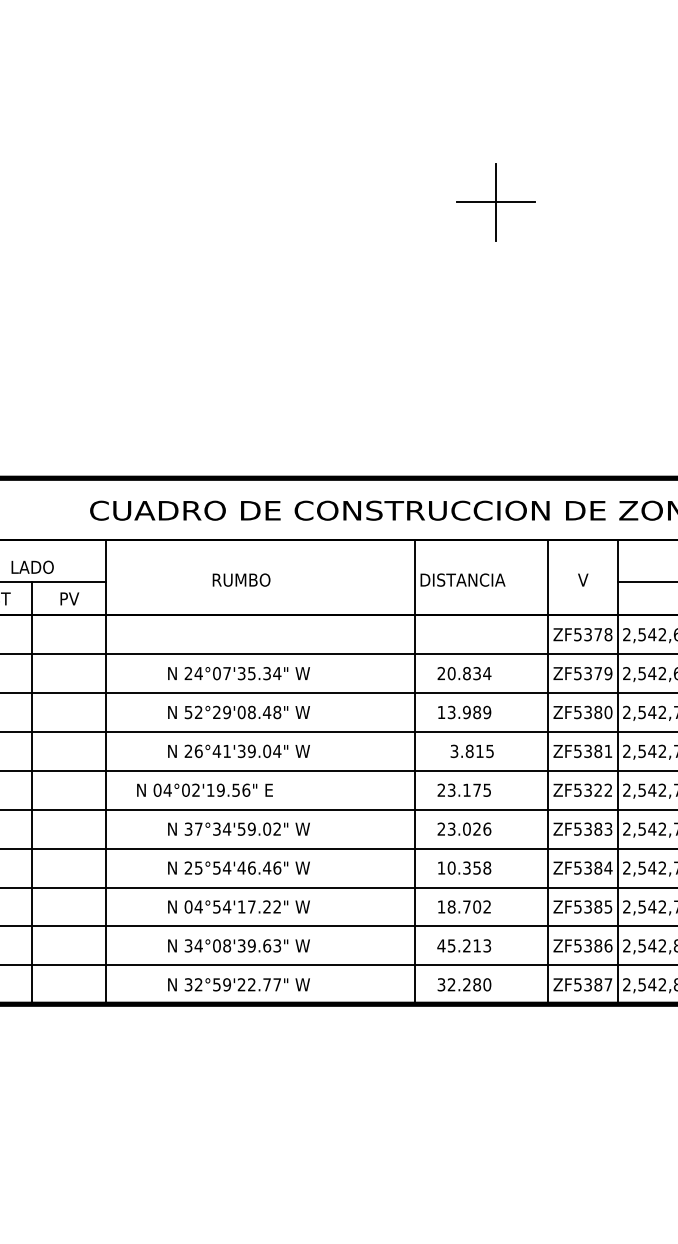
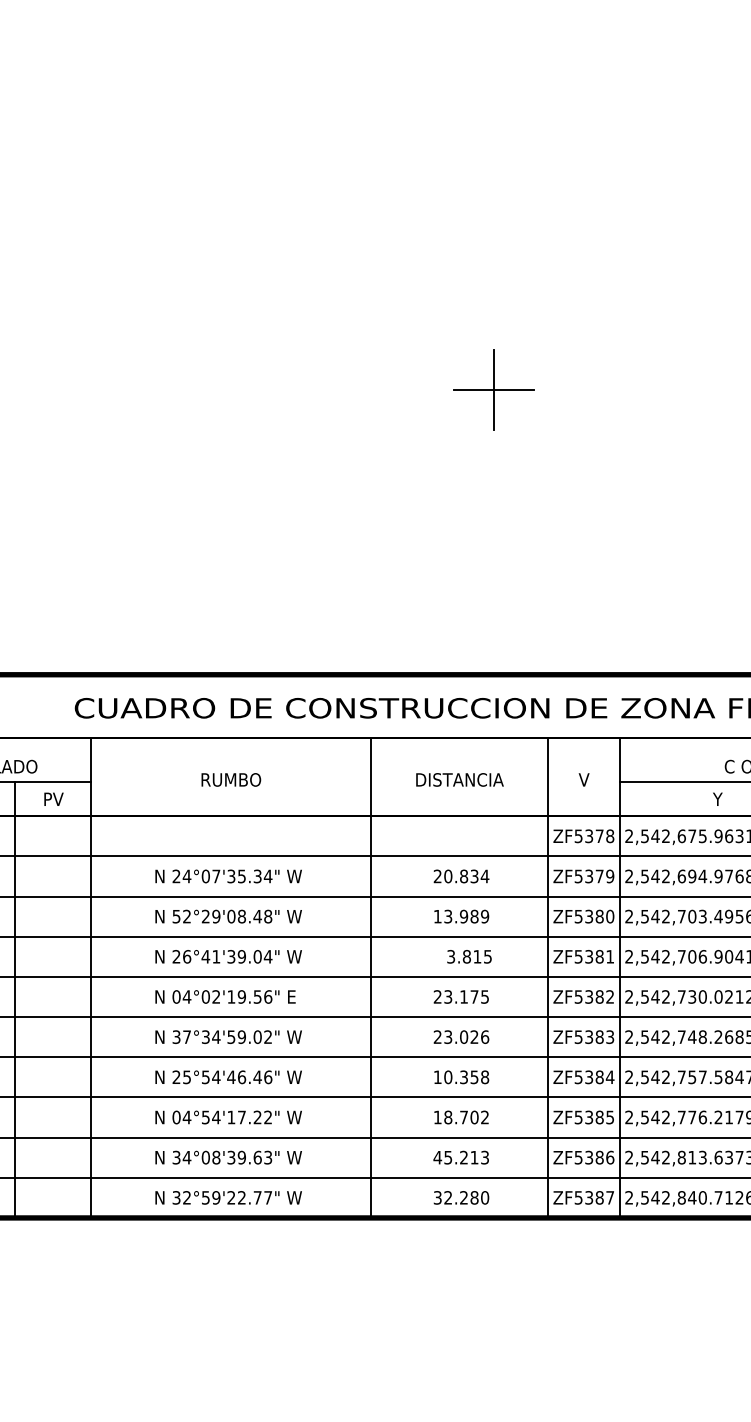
line: (415, 771) -> (370, 977), moved
text: (204, 789) -> (225, 996), moved
text: (598, 789) -> (599, 996), ZF5322 -> ZF5382

